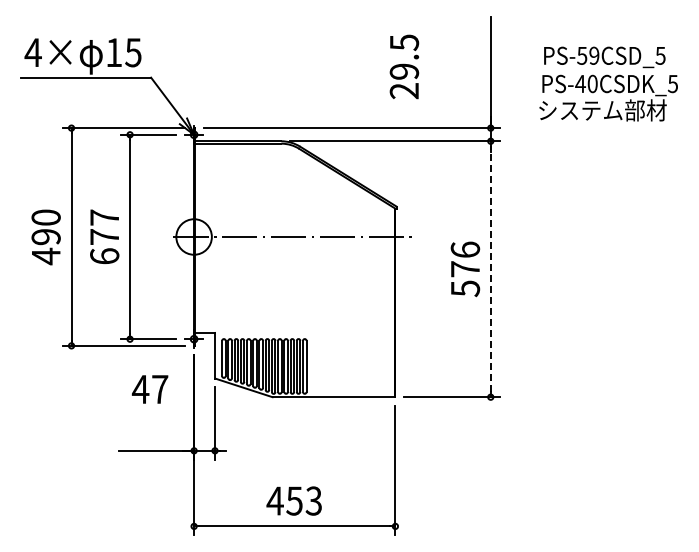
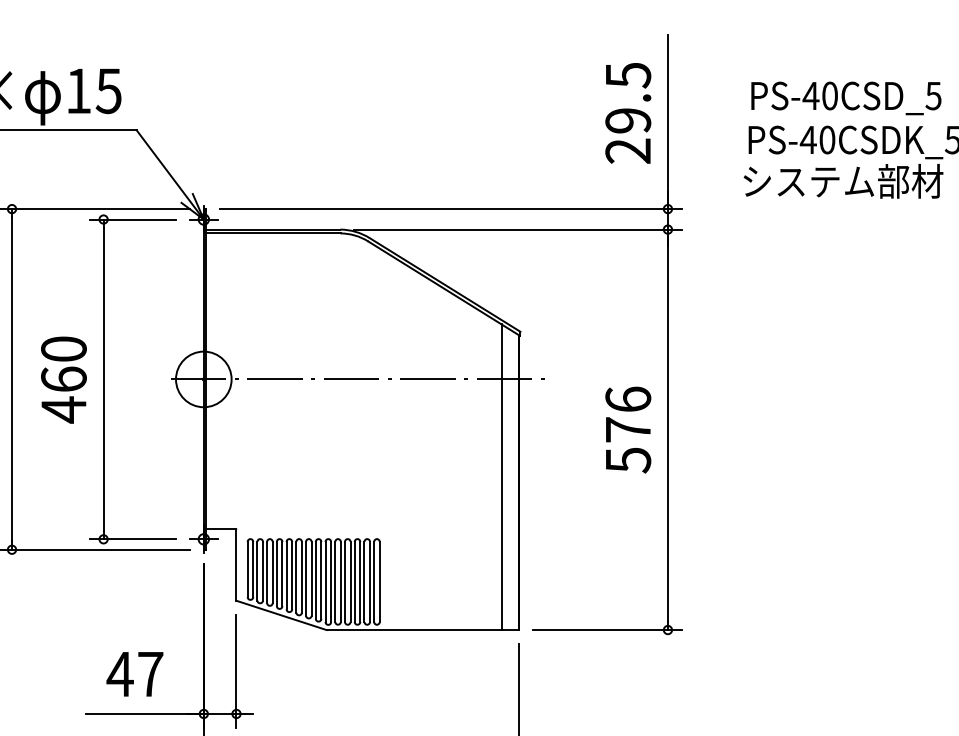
text: (587, 55) -> (819, 95), PS-59CSD_5 -> PS-40CSD_5
text: (404, 66) -> (628, 112), moved
text: (104, 237) -> (63, 380), 677 -> 460
line: (490, 269) -> (667, 430), dashed -> solid
line: (384, 299) -> (501, 477), added
text: (149, 389) -> (134, 674), moved

